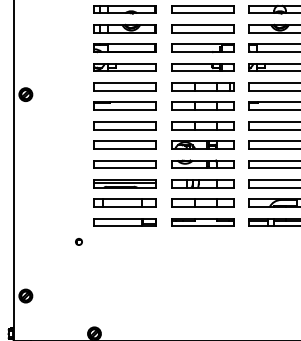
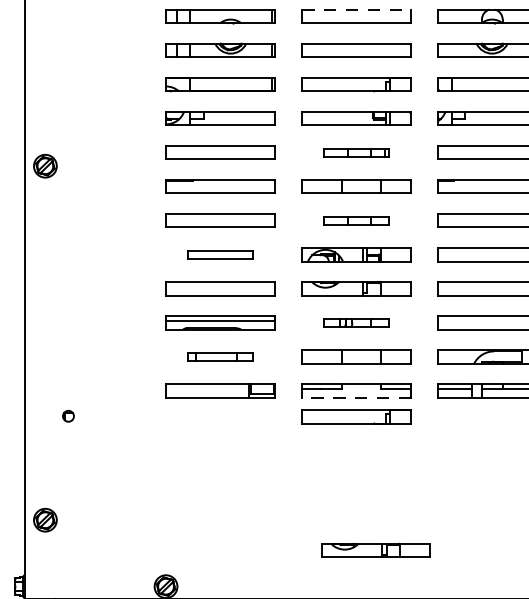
line: (202, 5) -> (355, 9), solid -> dashed
part: (202, 86) -> (355, 151), size x0.6
part: (202, 125) -> (355, 220), size x0.6
part: (124, 144) -> (218, 253), size x0.6
part: (202, 183) -> (355, 322), size x0.6
part: (124, 202) -> (218, 355), size x0.6
line: (202, 226) -> (355, 397), solid -> dashed
part: (202, 237) -> (355, 417), added
part: (78, 241) -> (67, 415), moved
part: (213, 312) -> (375, 549), added

